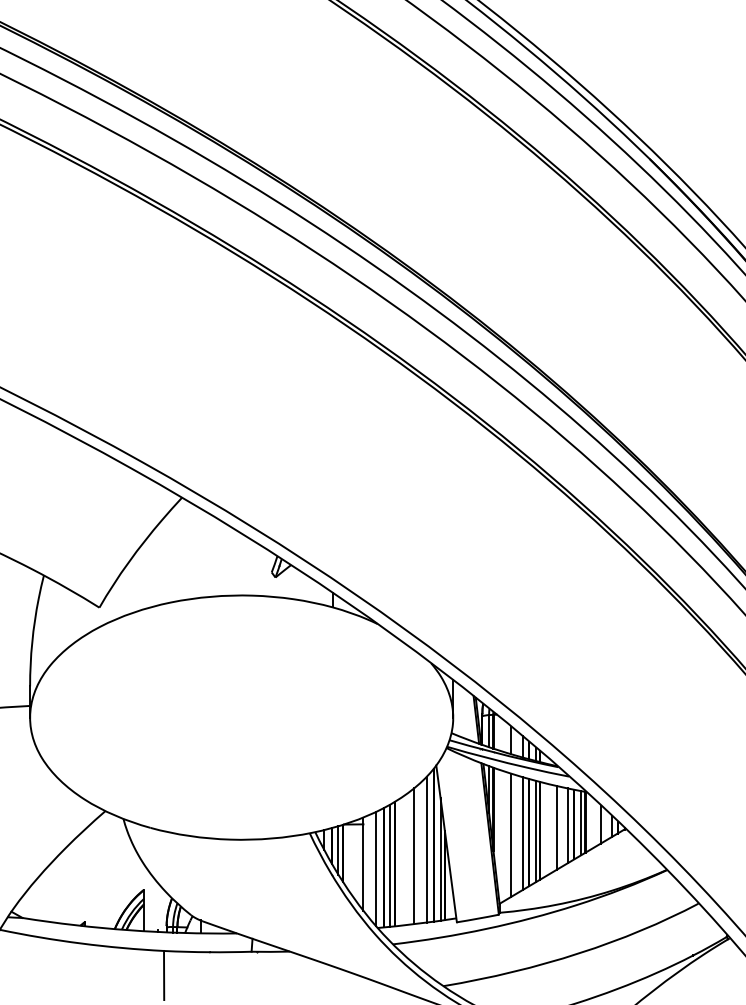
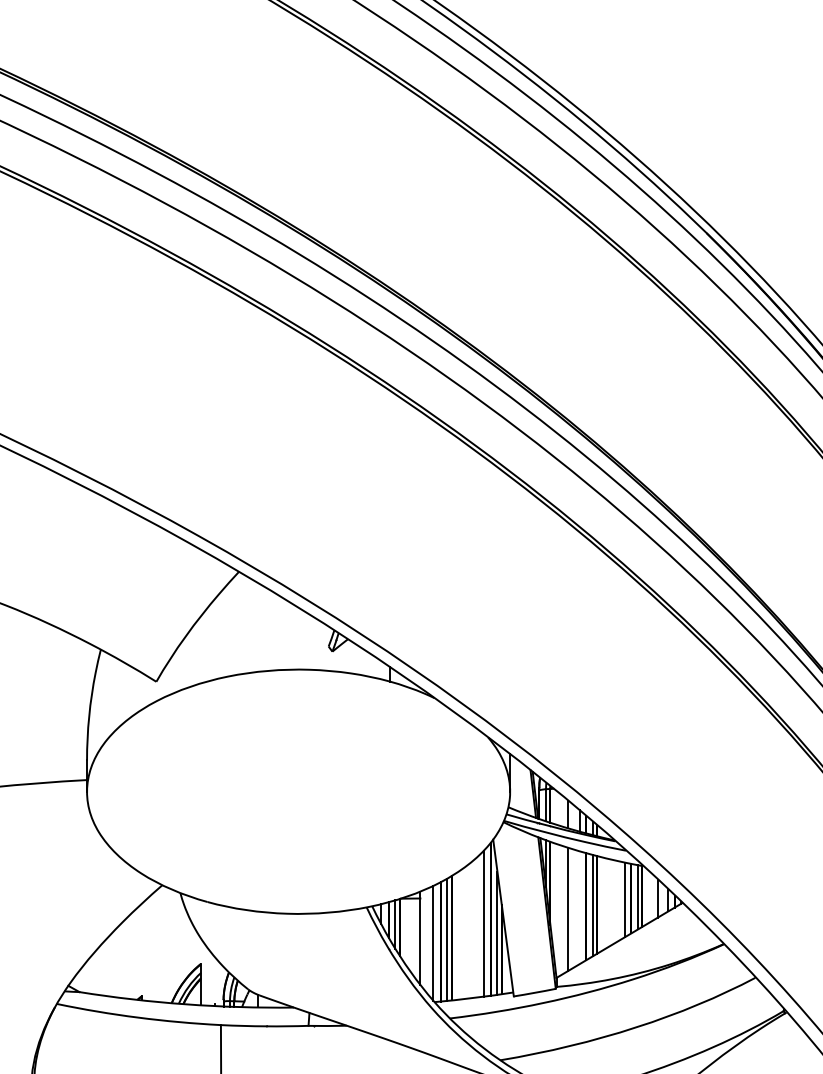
line: (556, 827) -> (613, 901), removed
line: (522, 833) -> (579, 907), removed
line: (414, 856) -> (471, 930), removed

